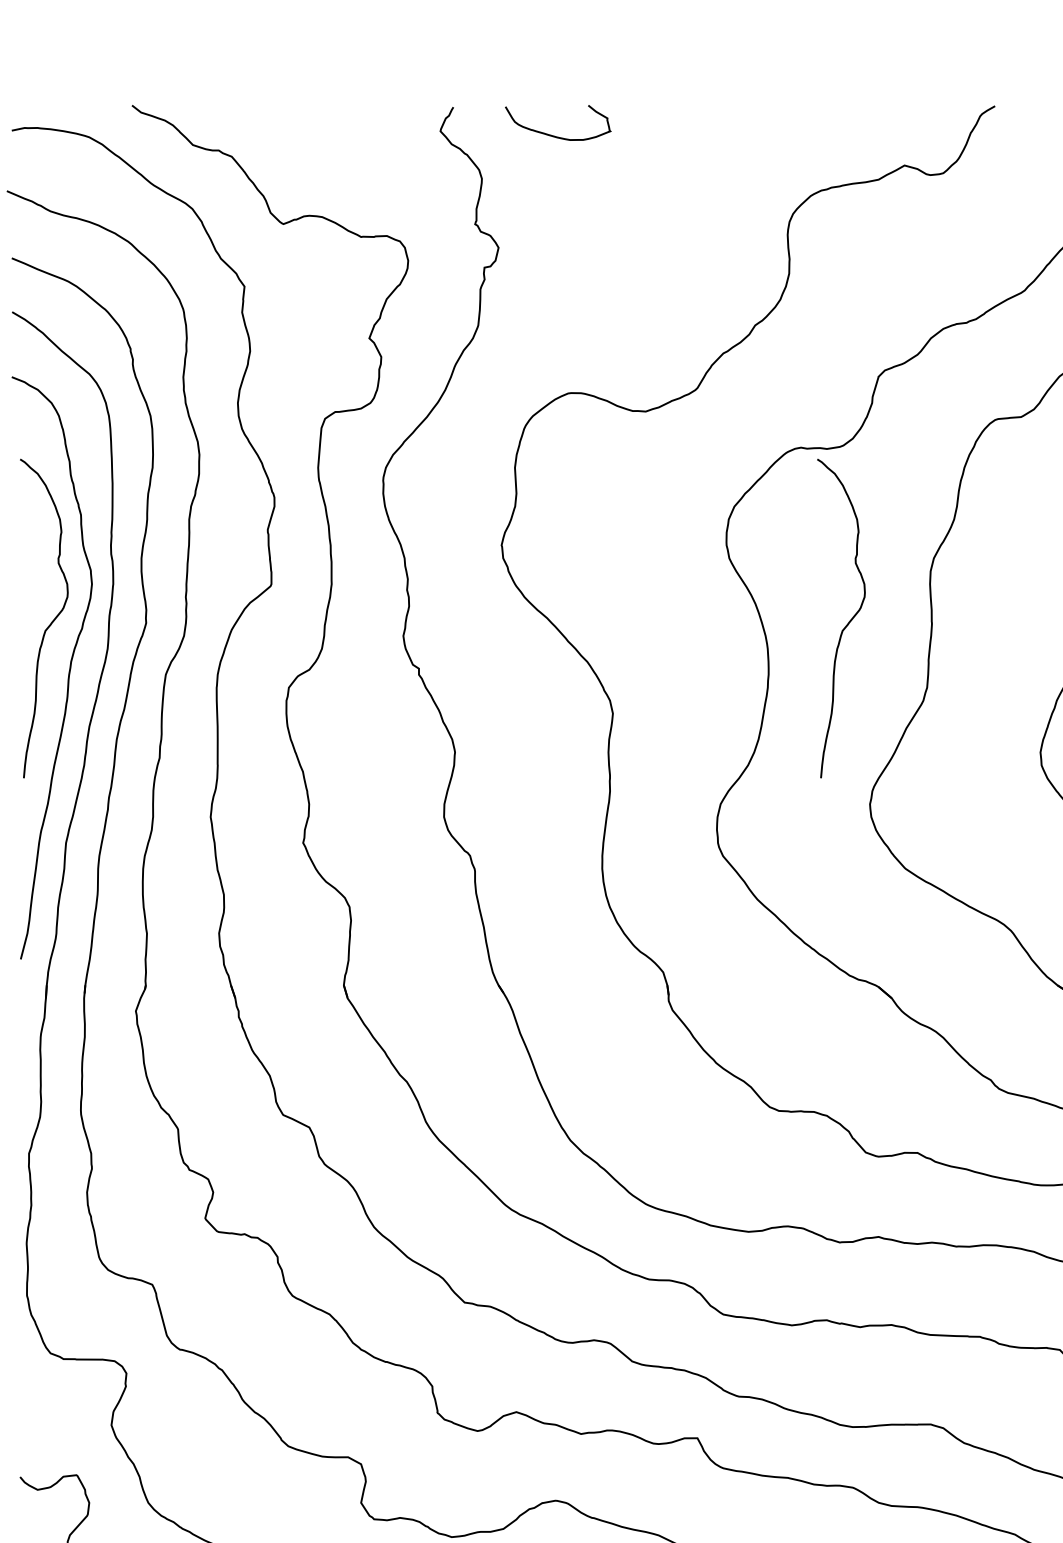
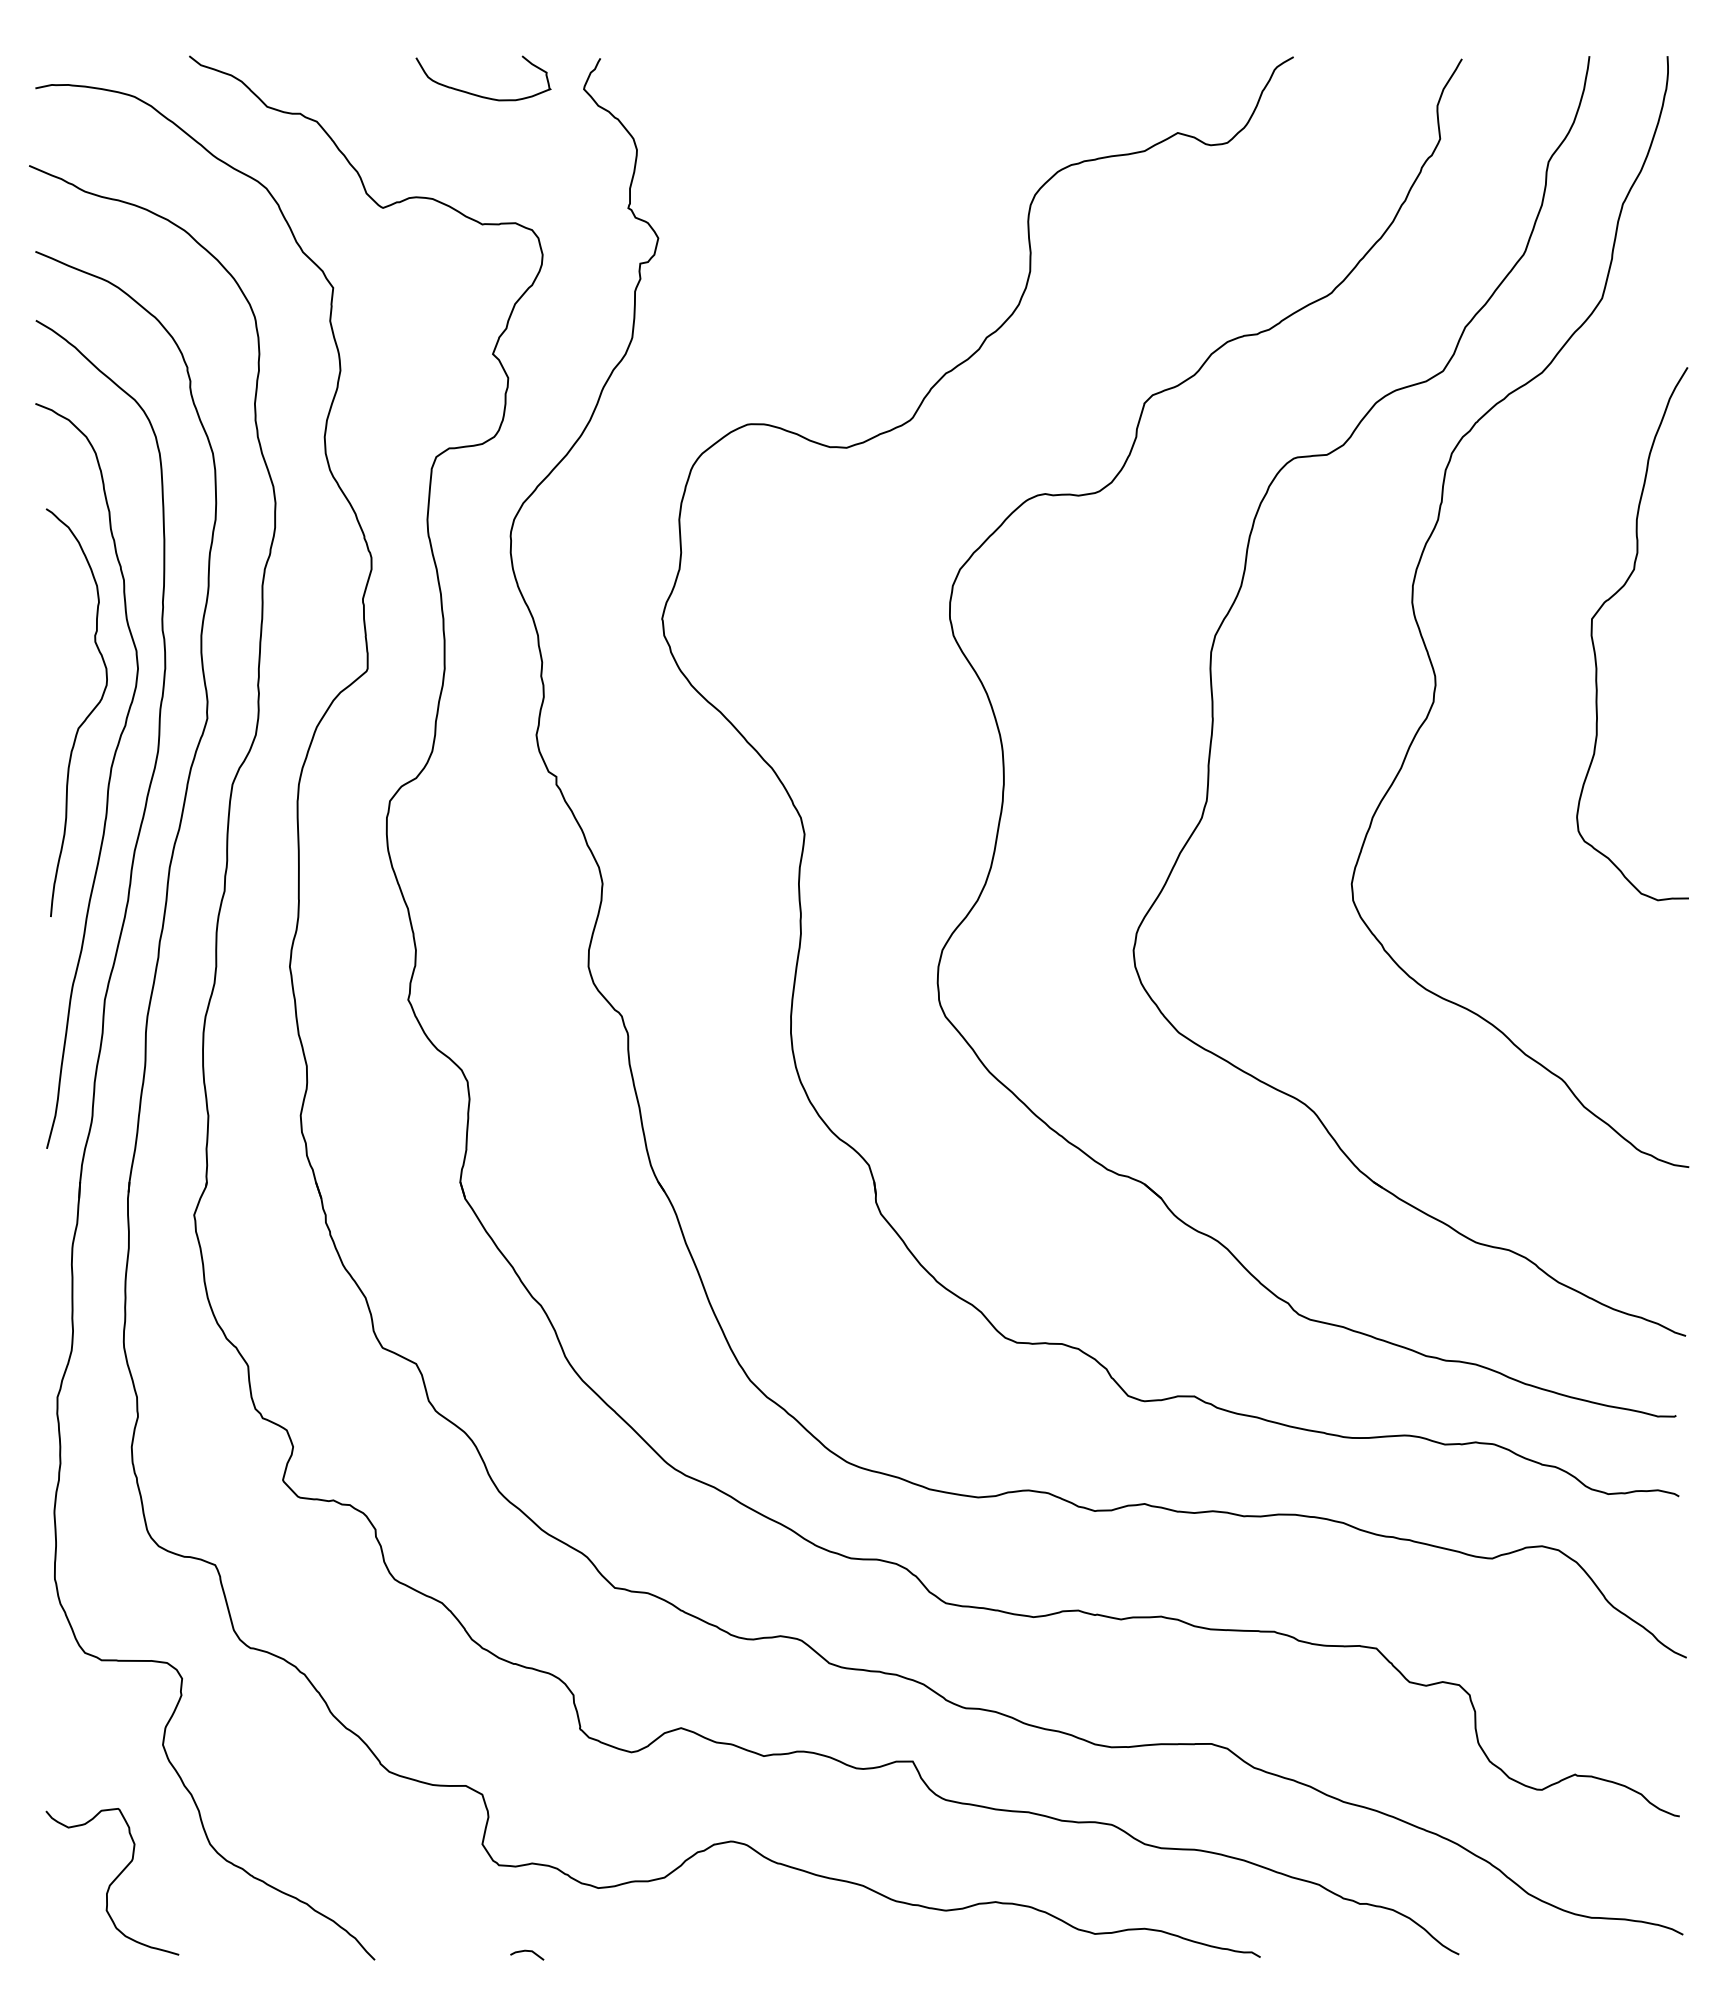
curve: (553, 135) -> (477, 94), moved
curve: (847, 623) -> (1104, 719), removed

